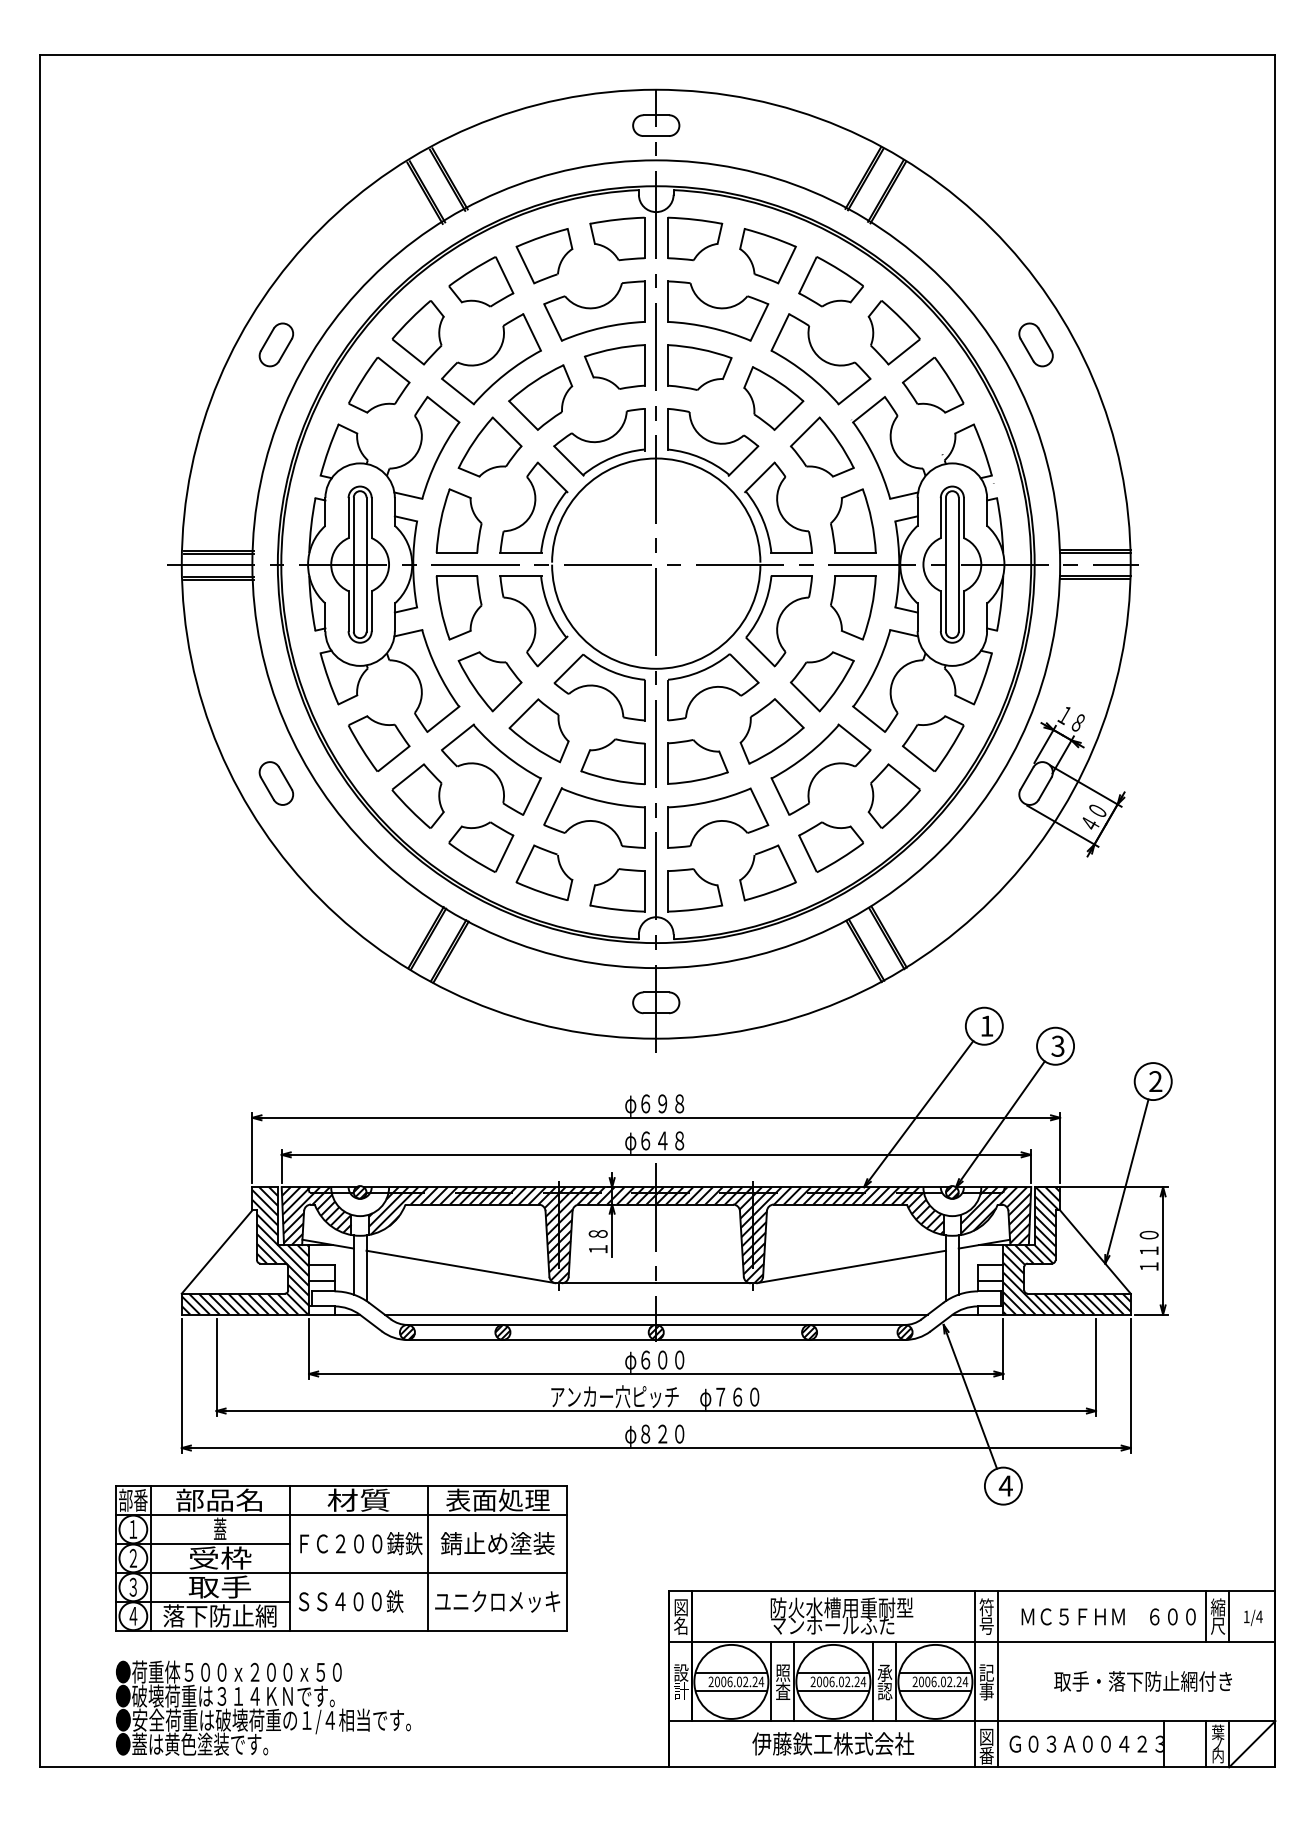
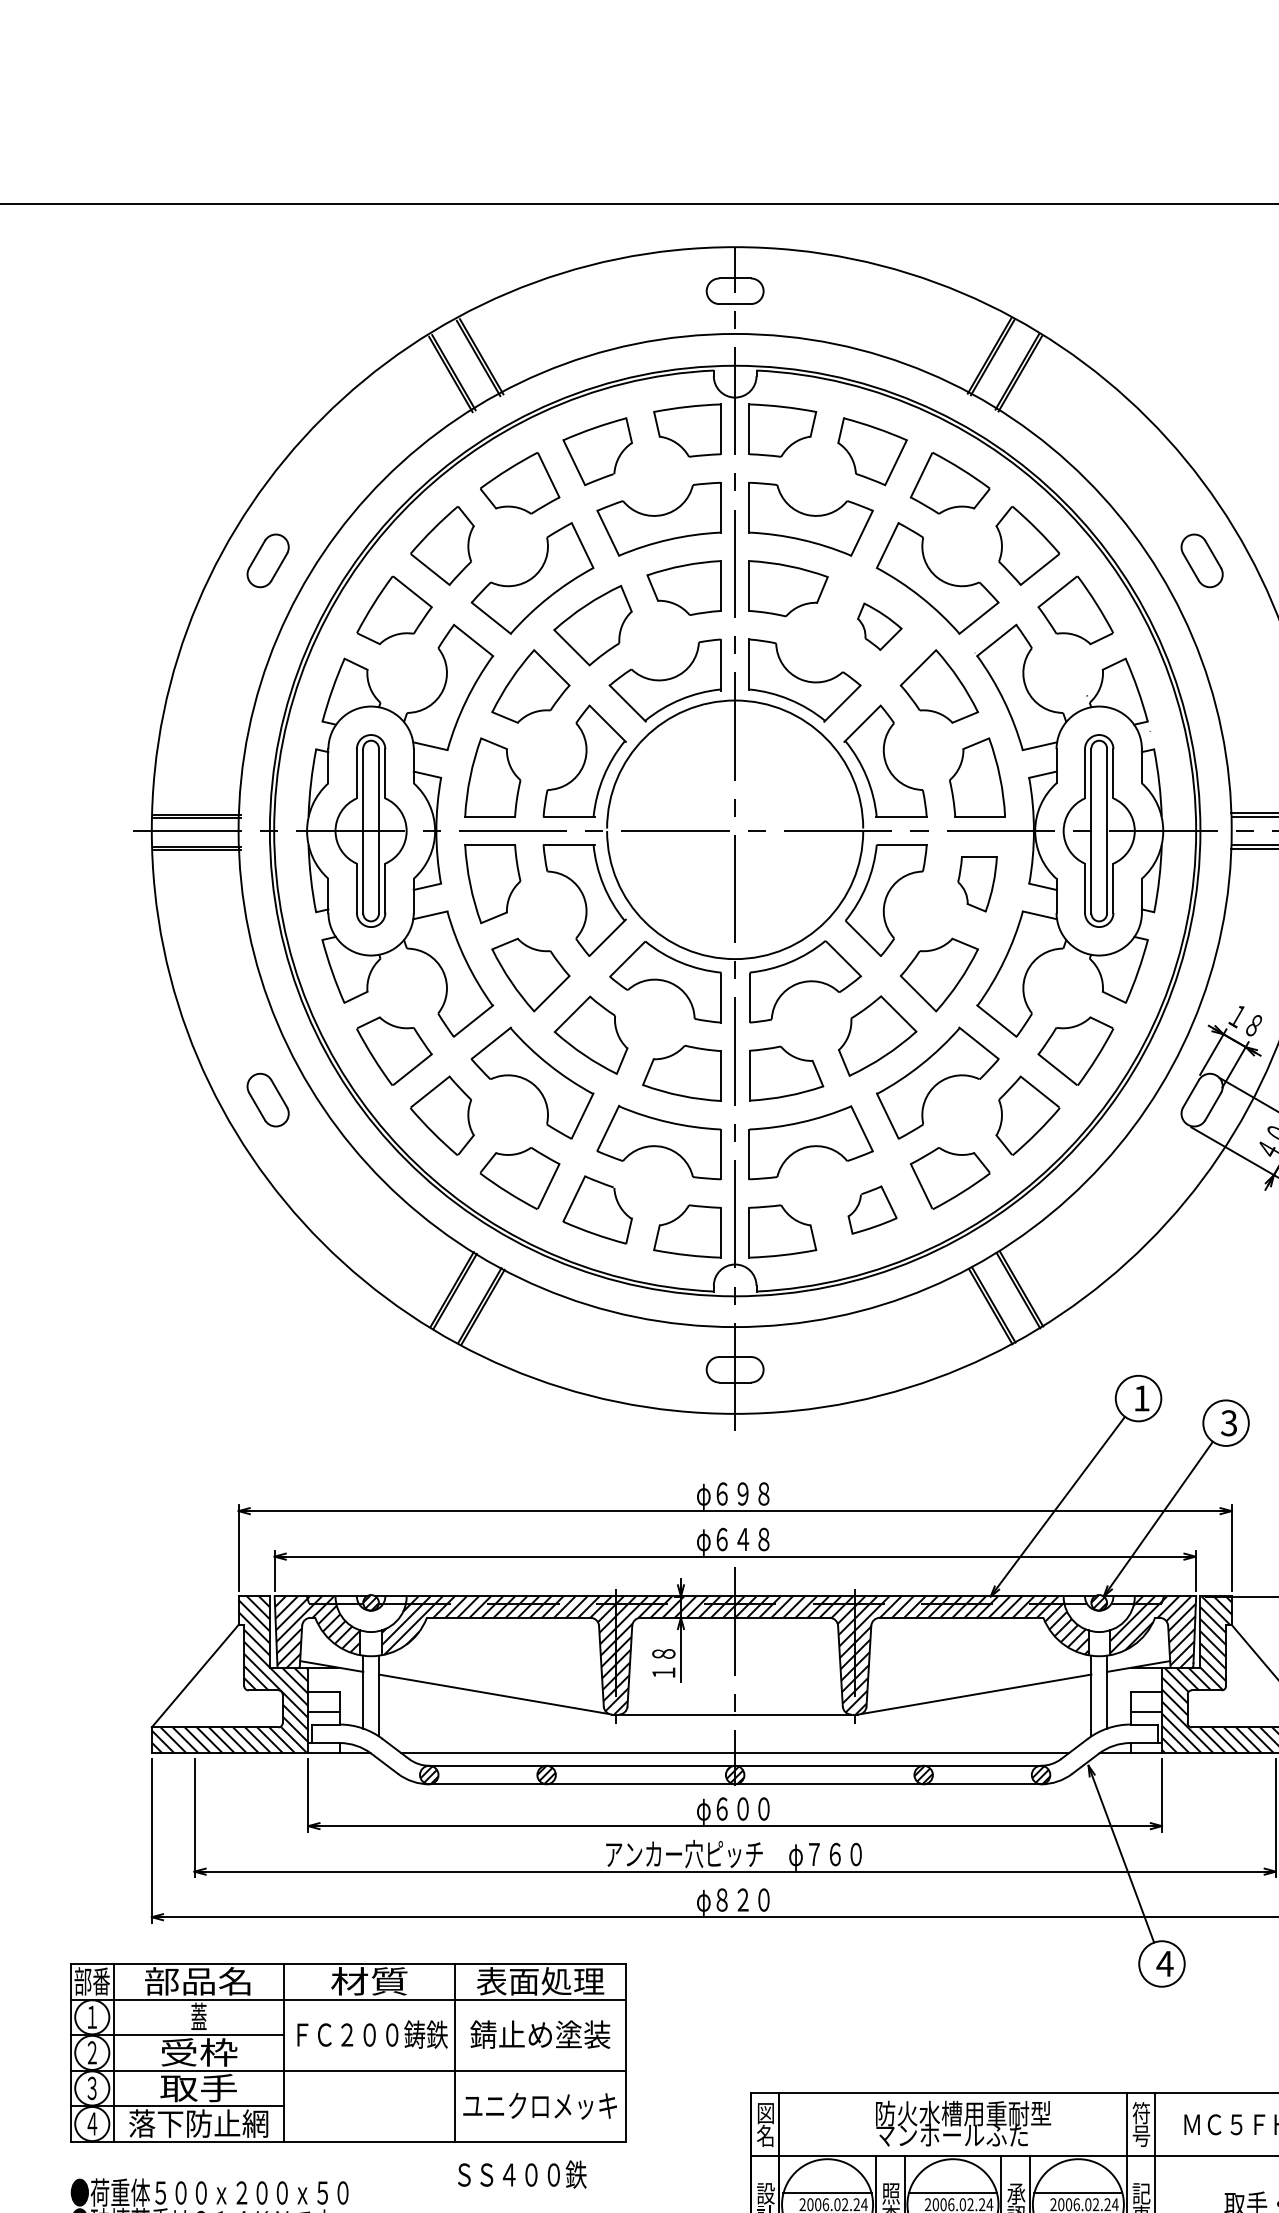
part: (773, 398) -> (879, 626), size x0.6
part: (853, 607) -> (977, 883), size x0.7
part: (767, 872) -> (871, 1209), size x0.7
text: (350, 1600) -> (521, 2173), moved

